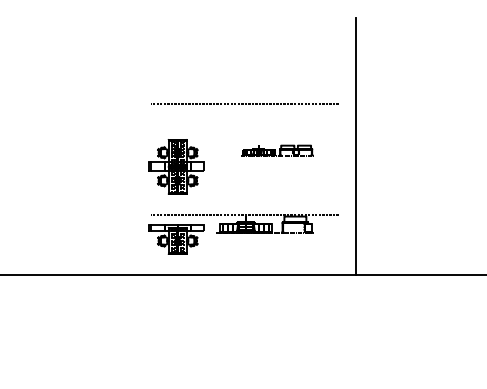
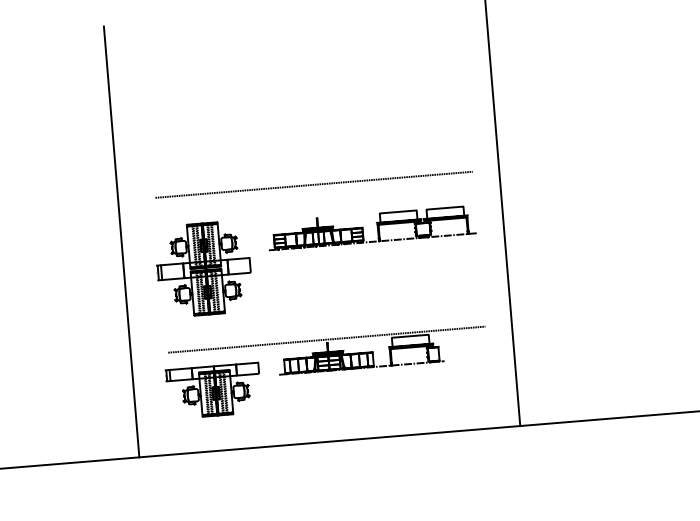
line: (243, 103) -> (310, 183), moved
line: (129, 146) -> (122, 241), added
part: (277, 150) -> (371, 227), size x1.67

